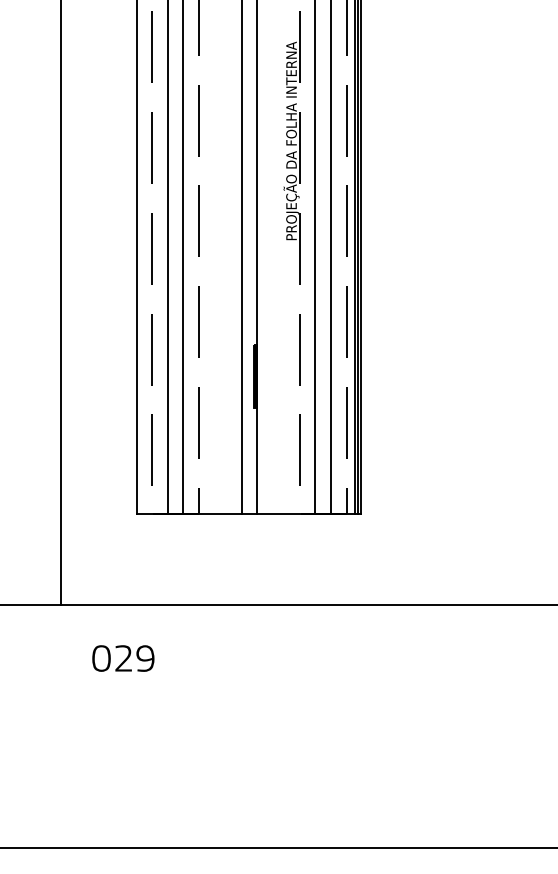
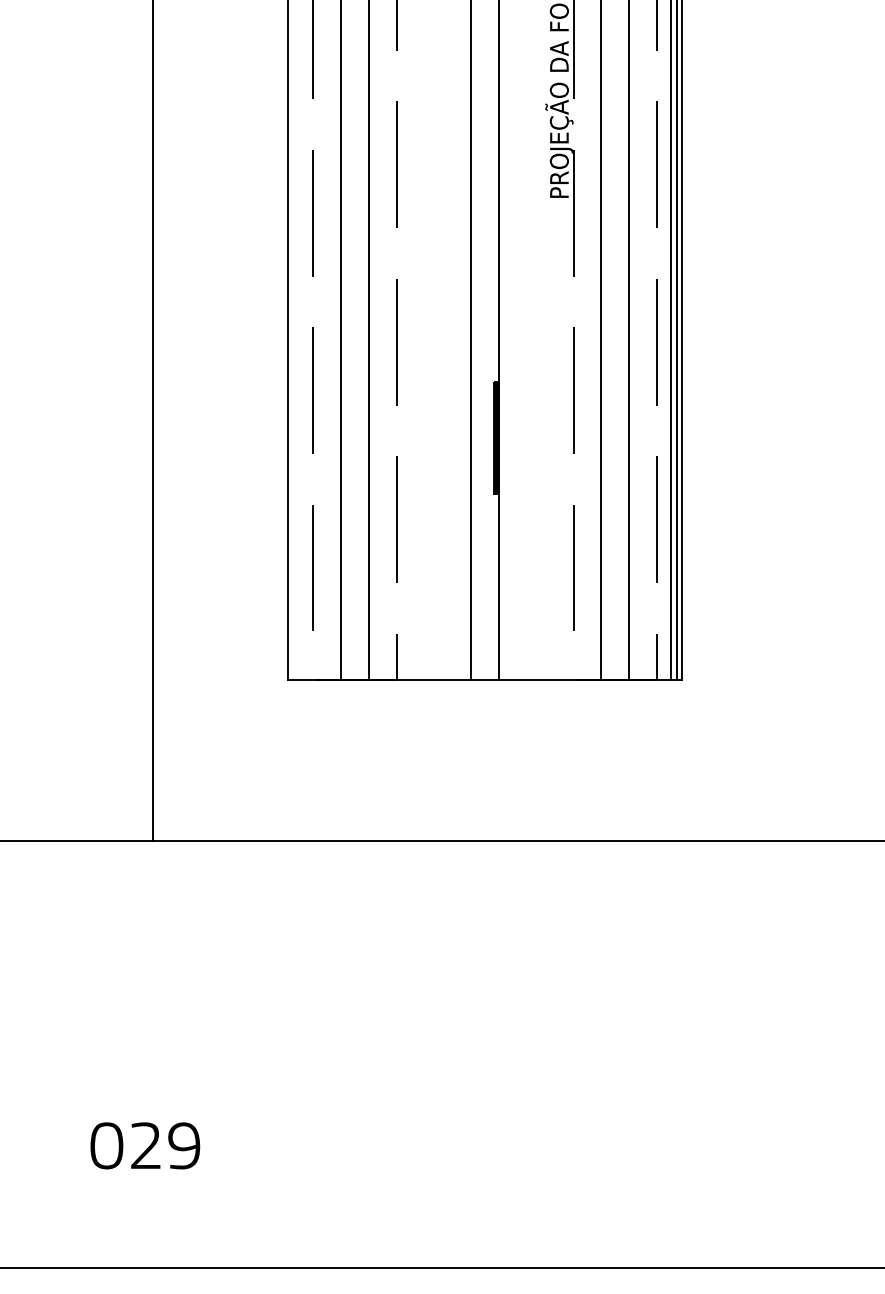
text: (123, 658) -> (145, 1145), moved

